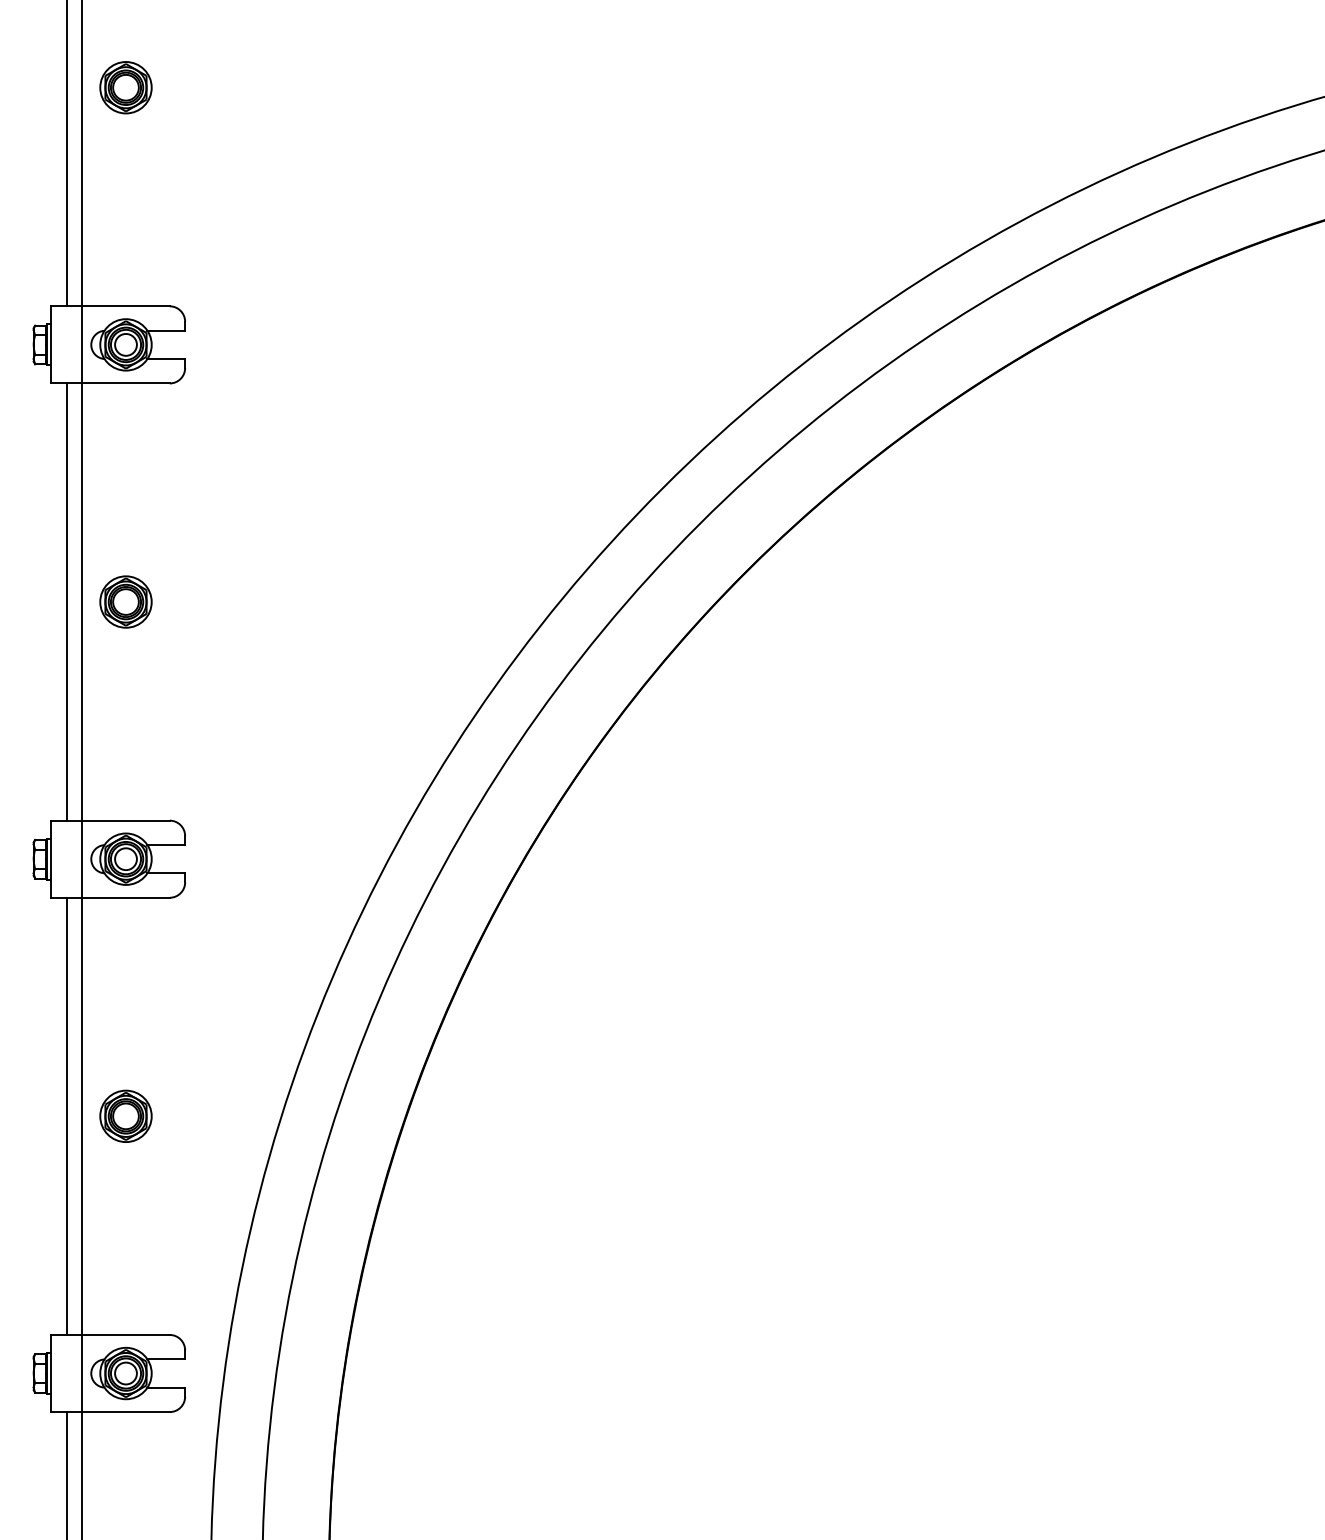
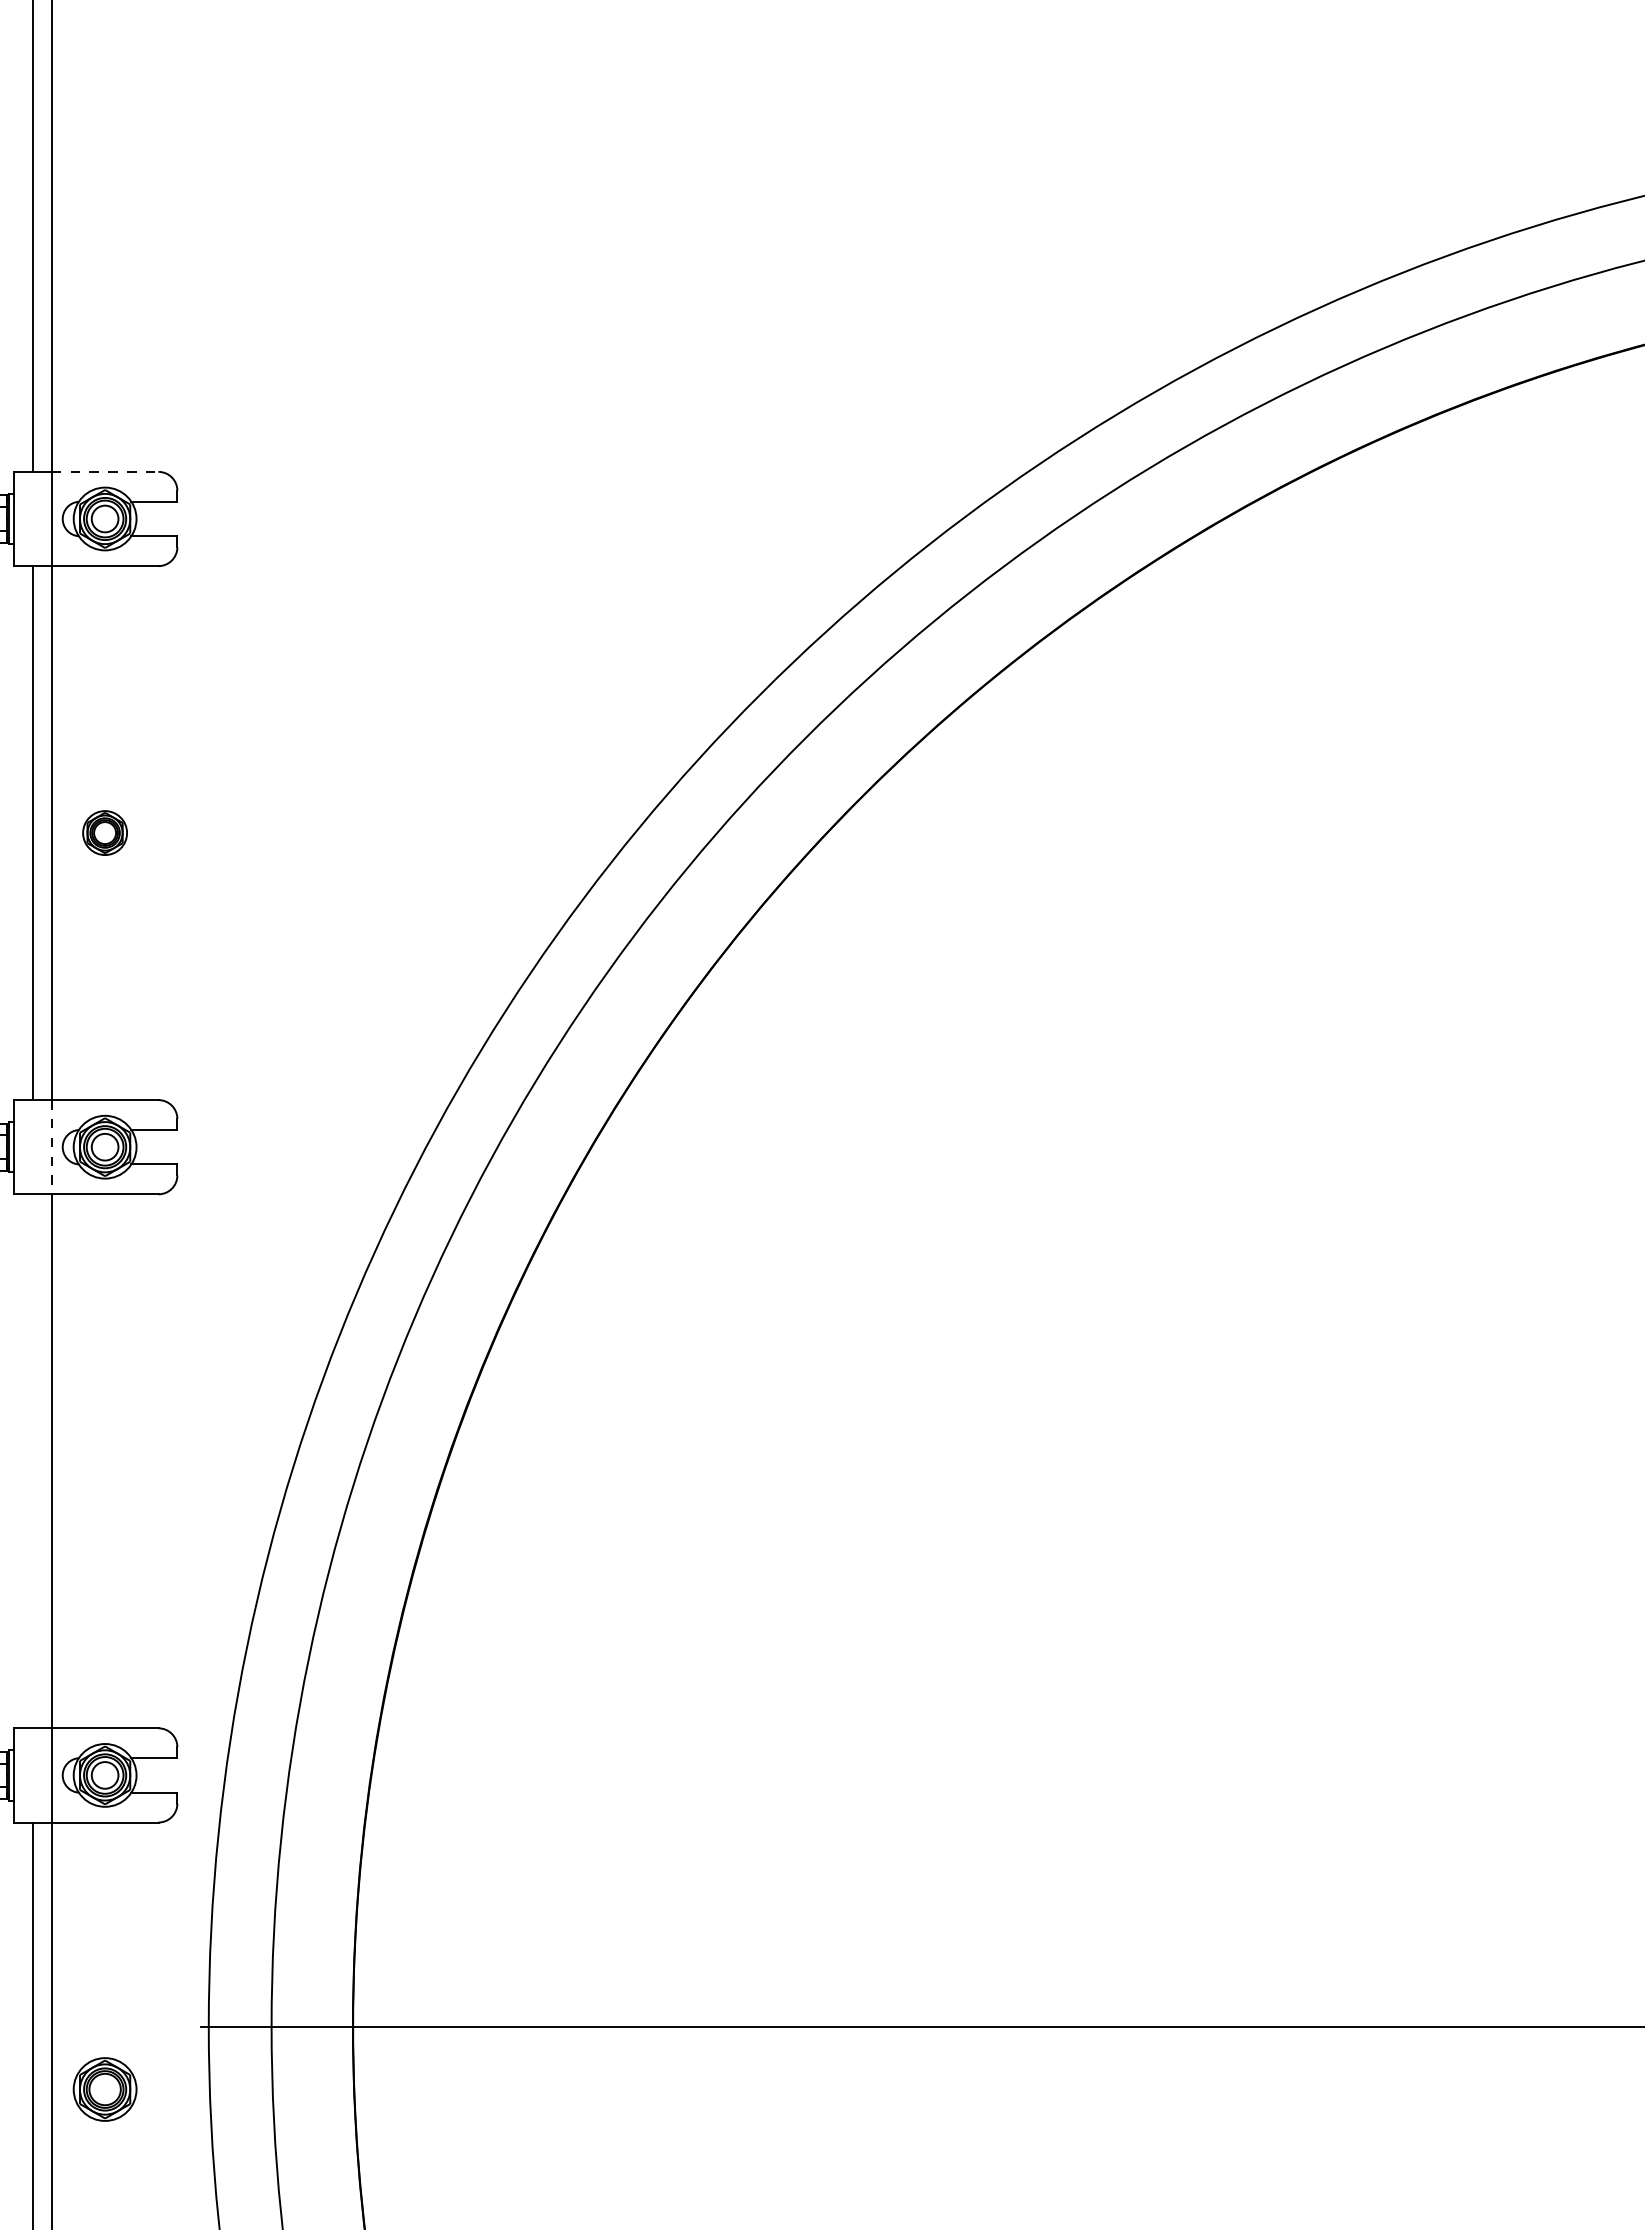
part: (125, 87) -> (104, 204), removed
line: (126, 306) -> (105, 471), solid -> dashed
part: (125, 601) -> (104, 832), size x0.7
line: (82, 859) -> (51, 1147), solid -> dashed
line: (66, 1116) -> (32, 1461), removed
part: (125, 1116) -> (104, 1461), removed

